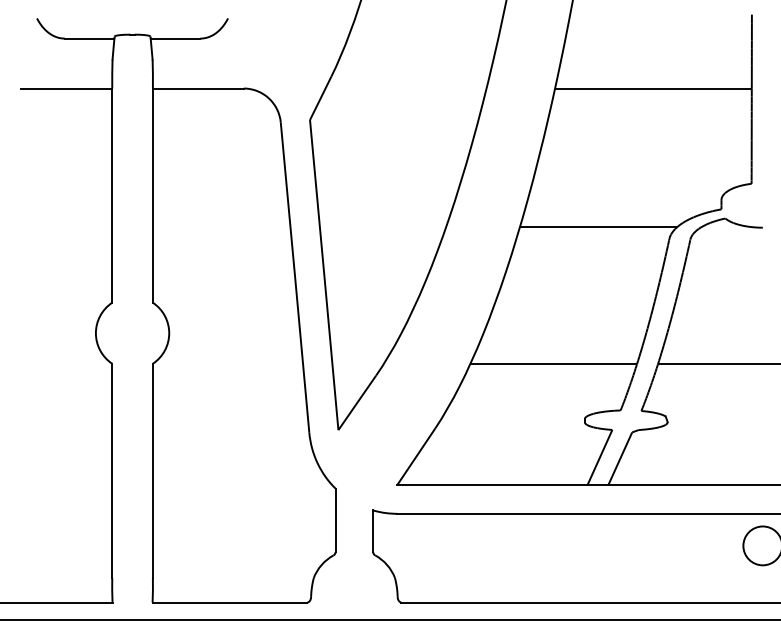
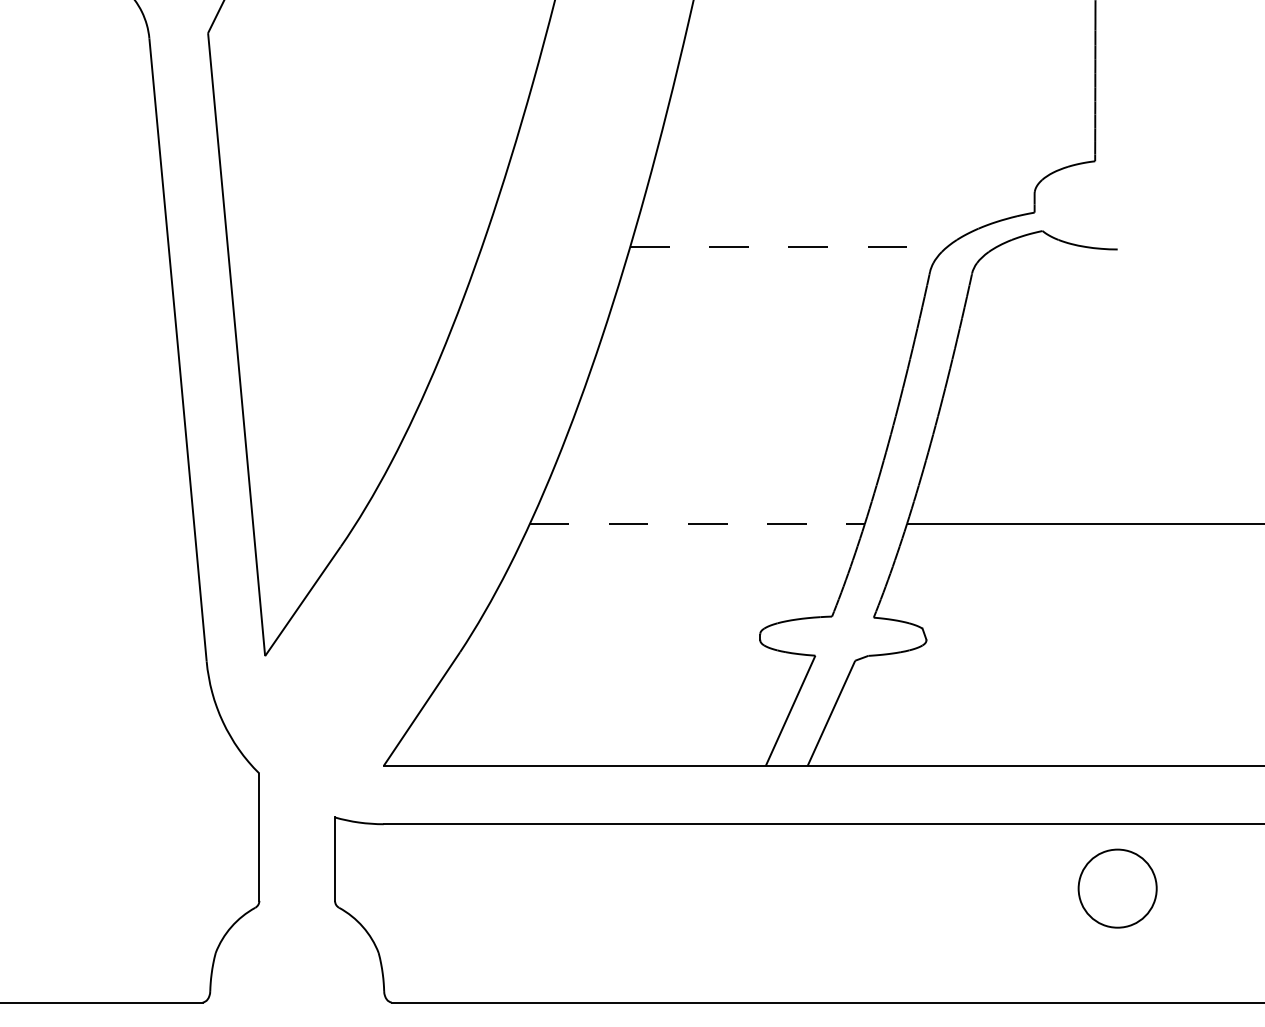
line: (599, 226) -> (789, 247), solid -> dashed
line: (554, 364) -> (699, 524), solid -> dashed

